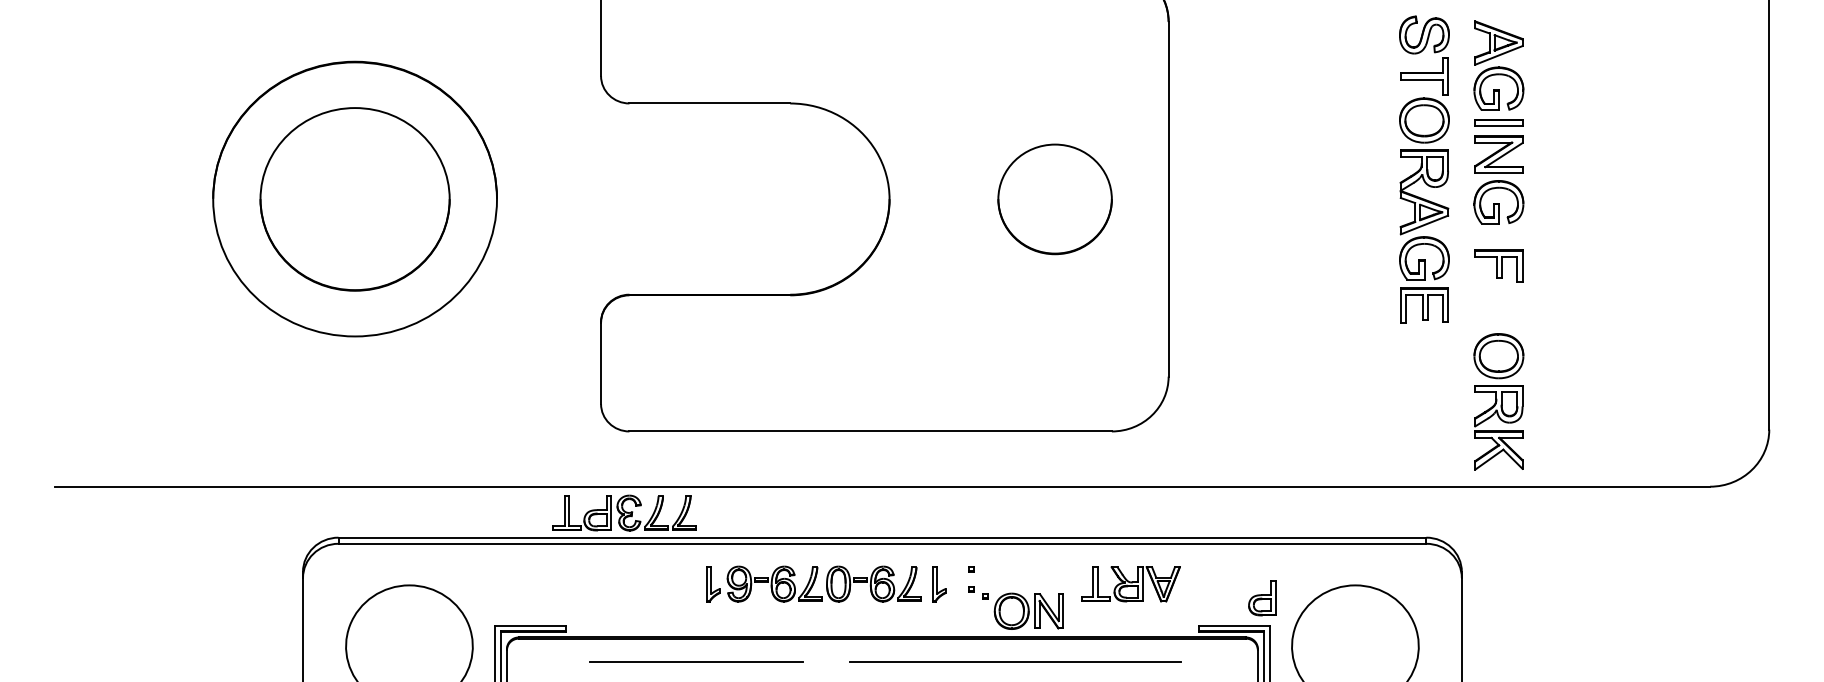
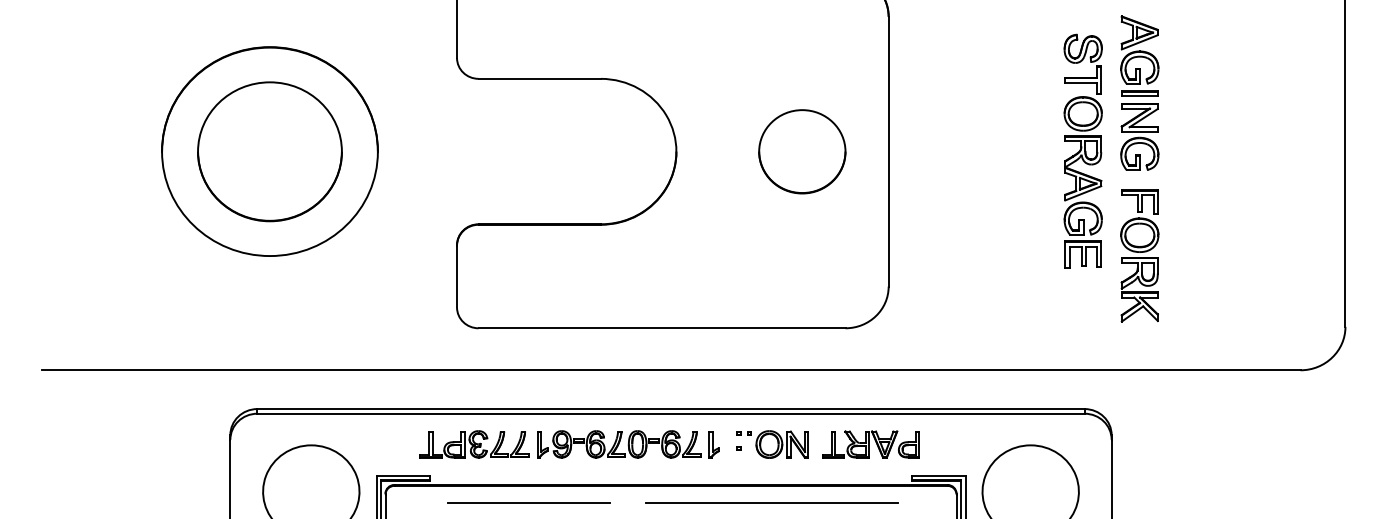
part: (1424, 169) -> (1083, 151), moved
part: (1498, 401) -> (1139, 269), moved
part: (624, 512) -> (474, 443), moved
part: (1262, 598) -> (909, 444), moved
part: (1022, 610) -> (777, 443), moved

